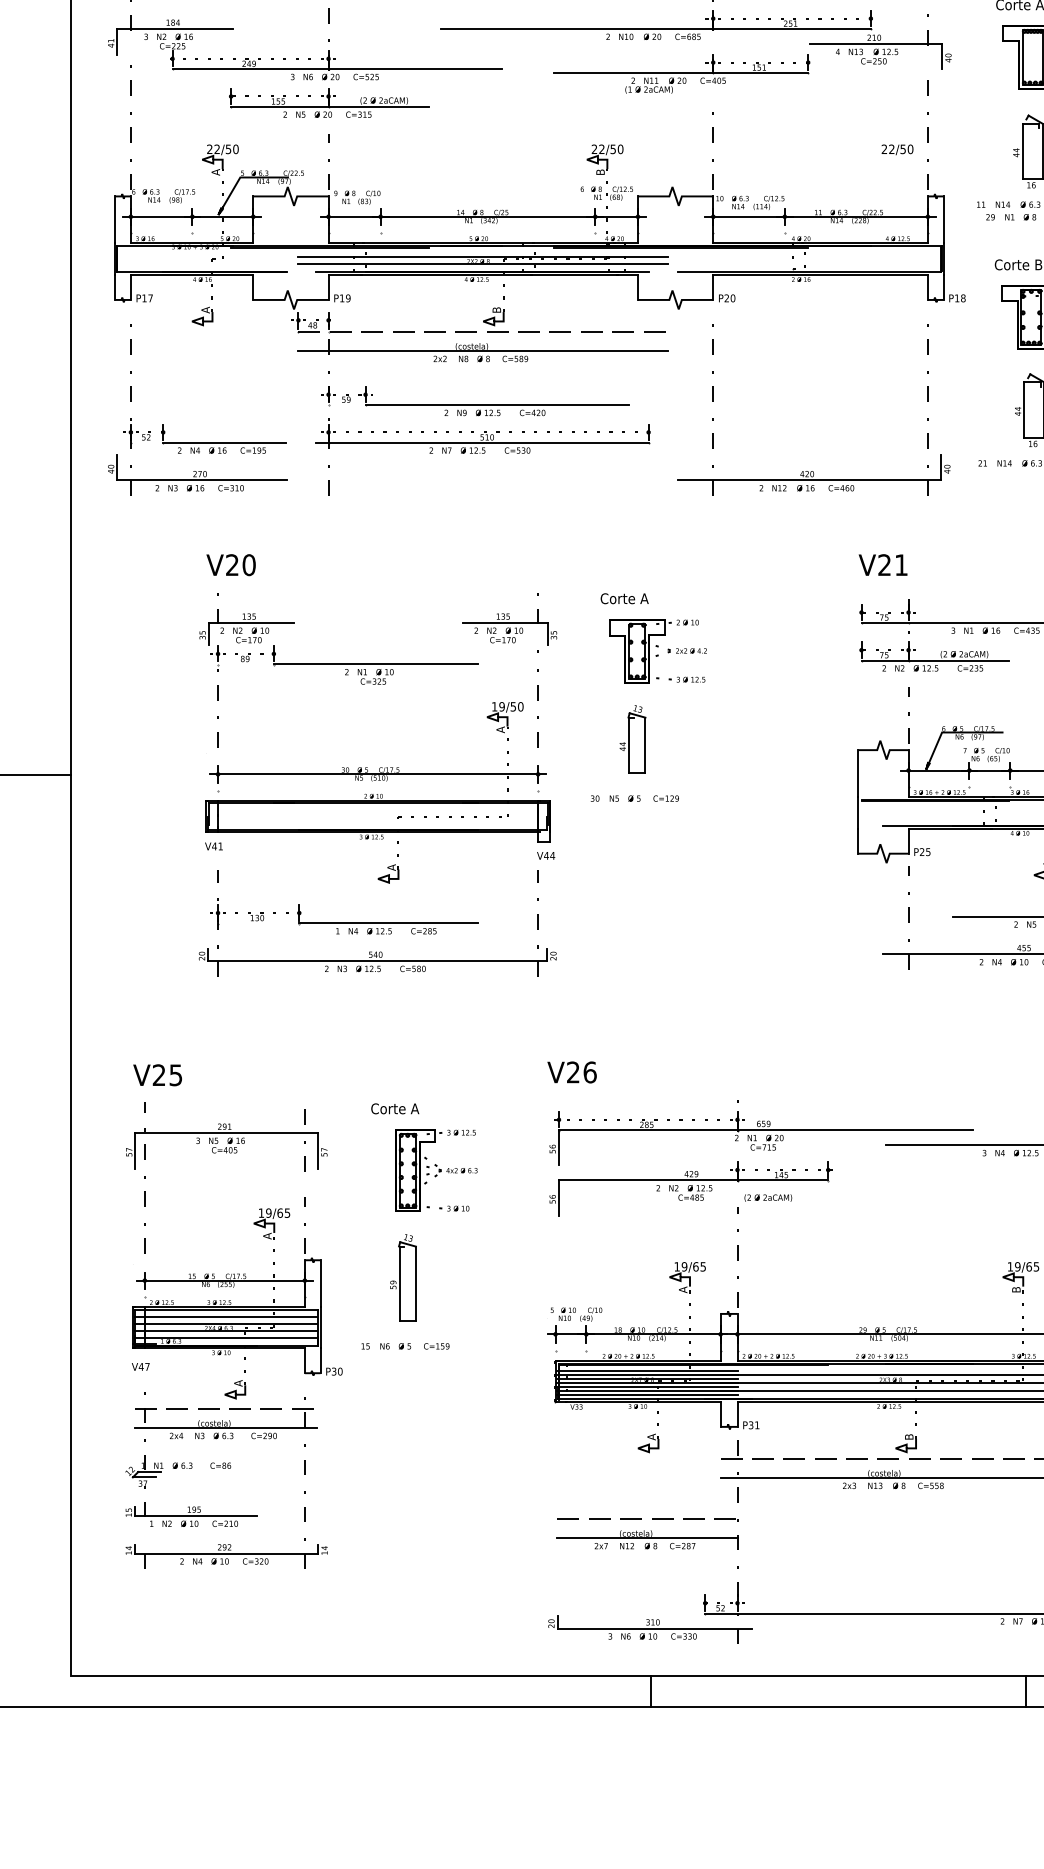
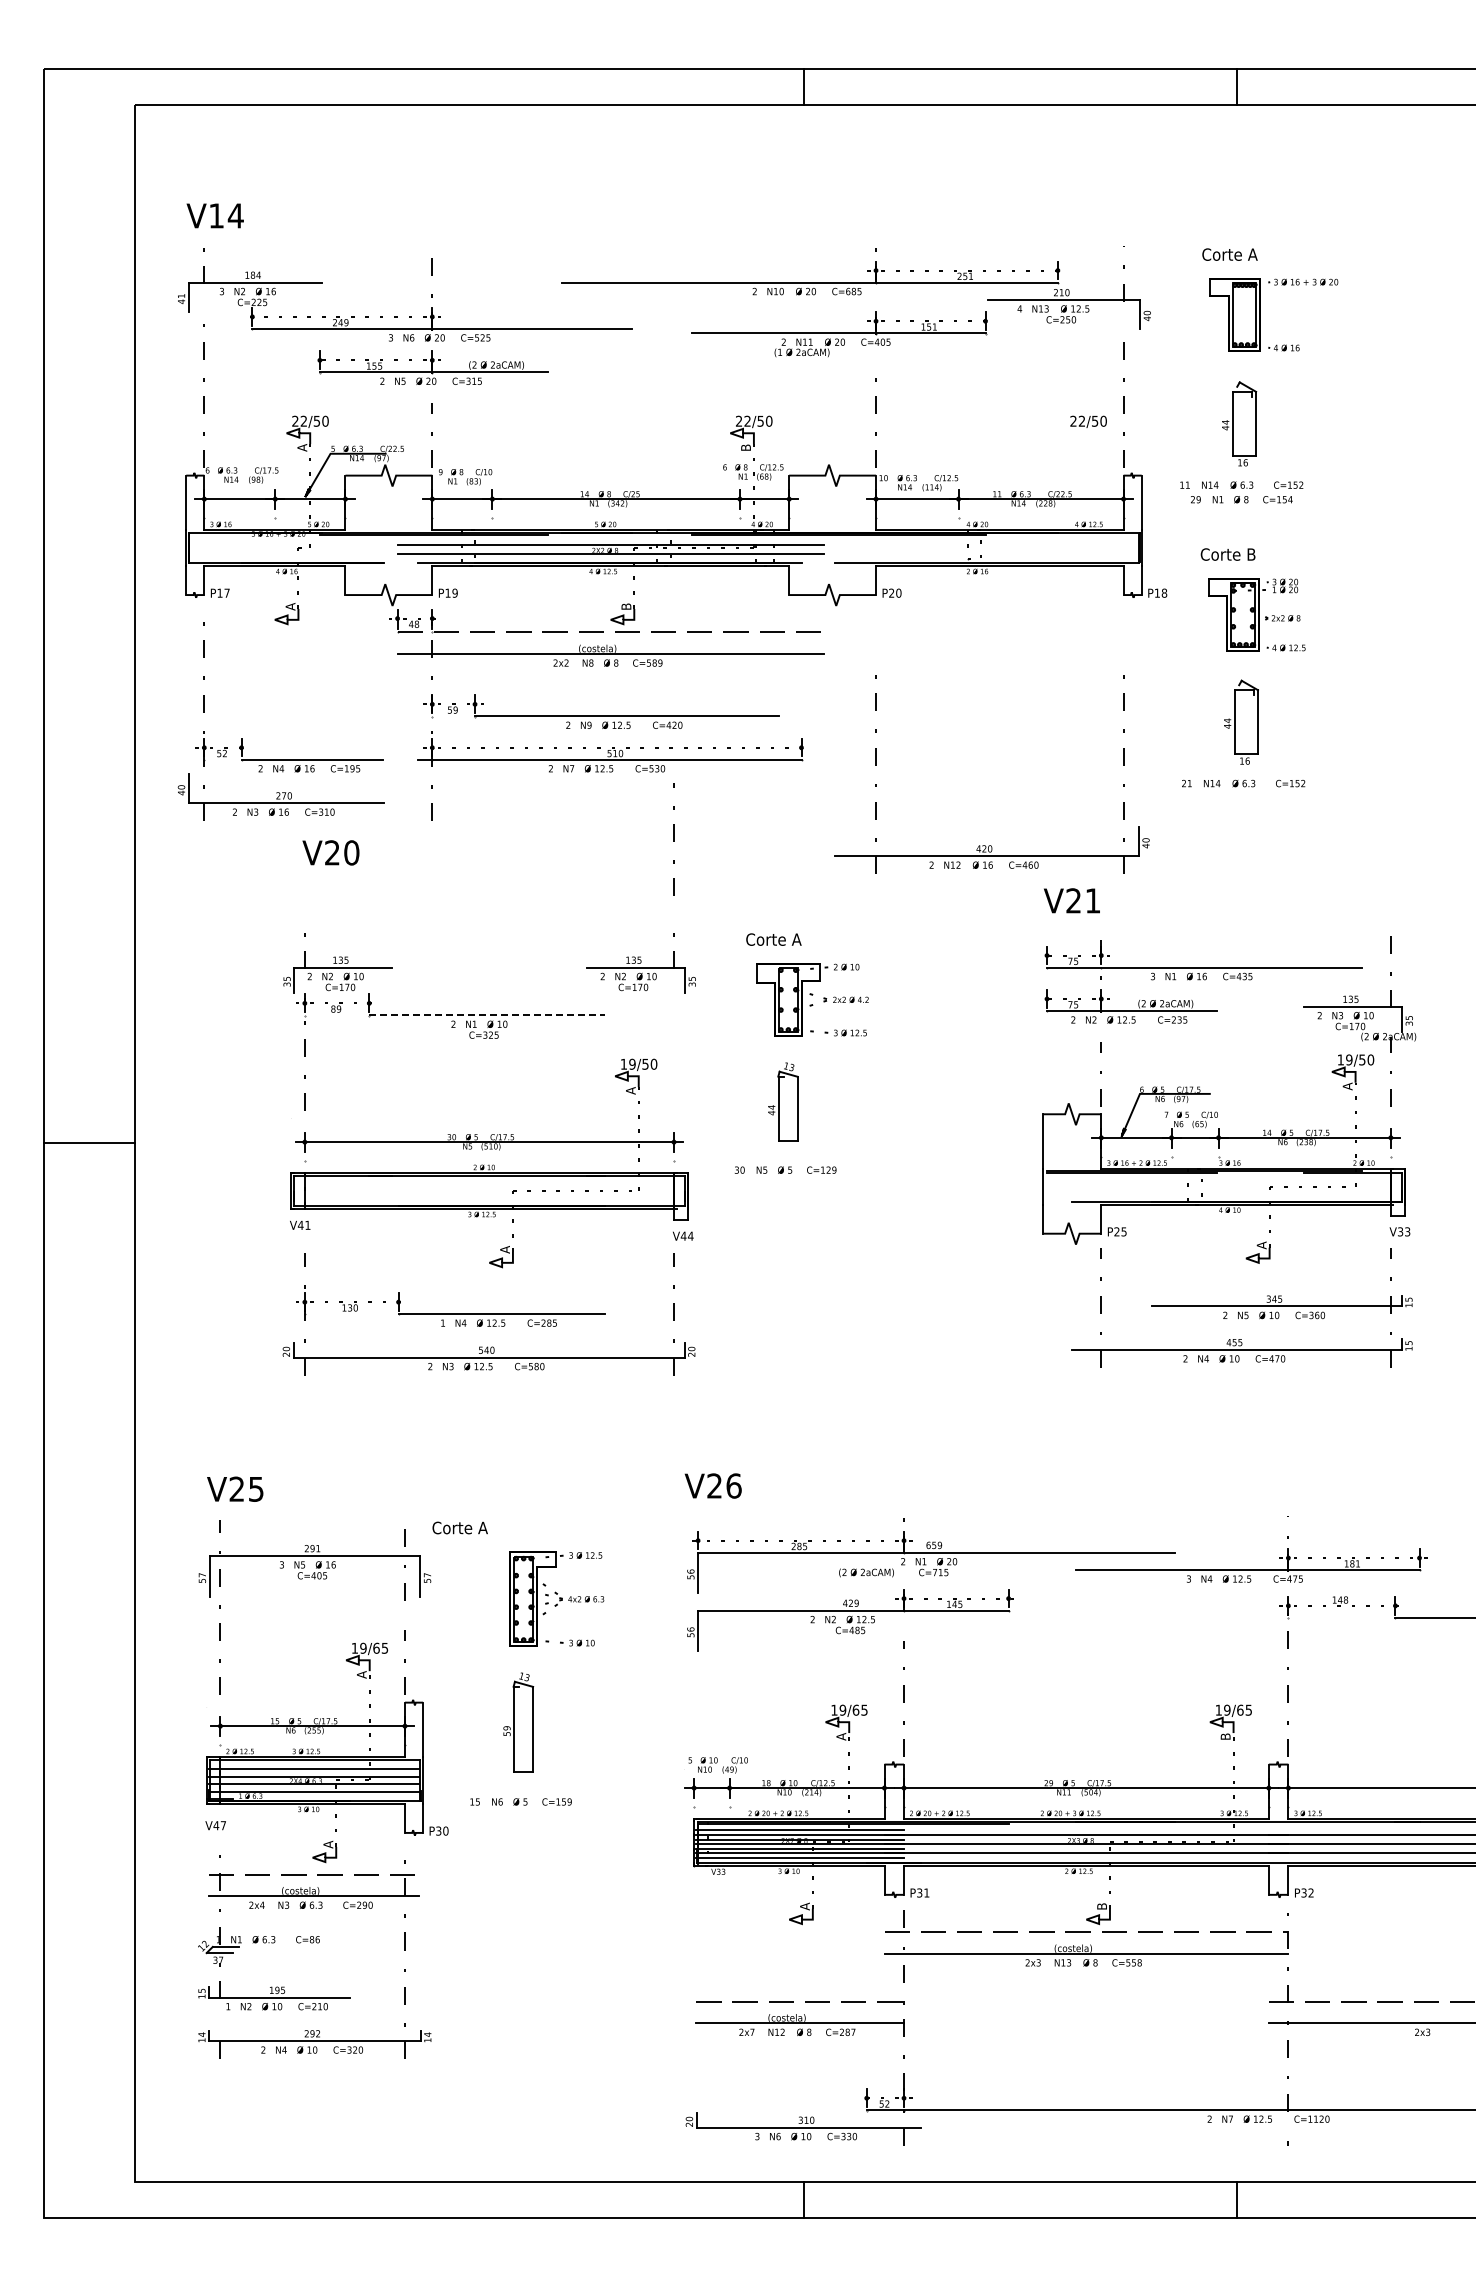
part: (813, 471) -> (991, 845), moved
text: (230, 564) -> (330, 852), moved
line: (375, 664) -> (486, 1015), solid -> dashed
line: (537, 698) -> (673, 839), moved
text: (394, 1108) -> (459, 1527), moved
text: (768, 1197) -> (866, 1572), moved

